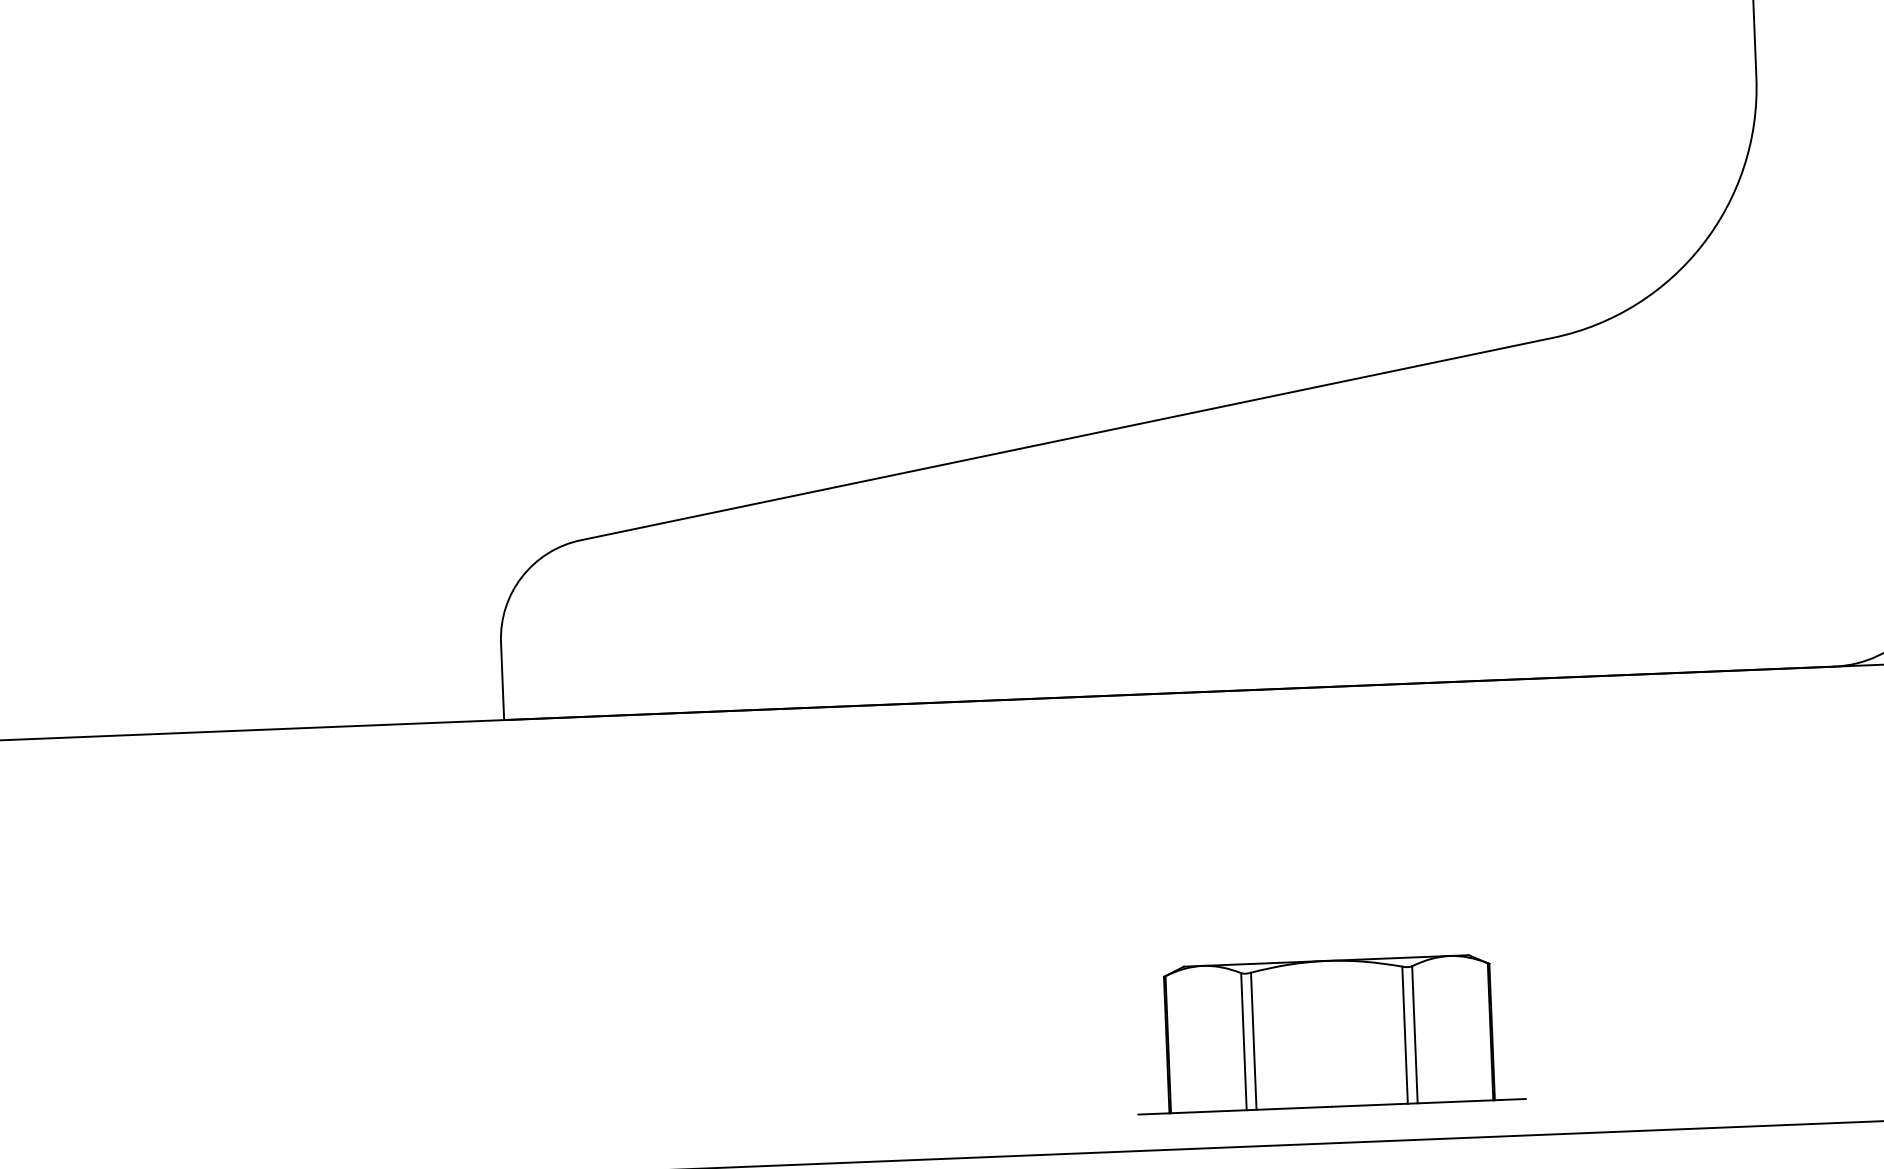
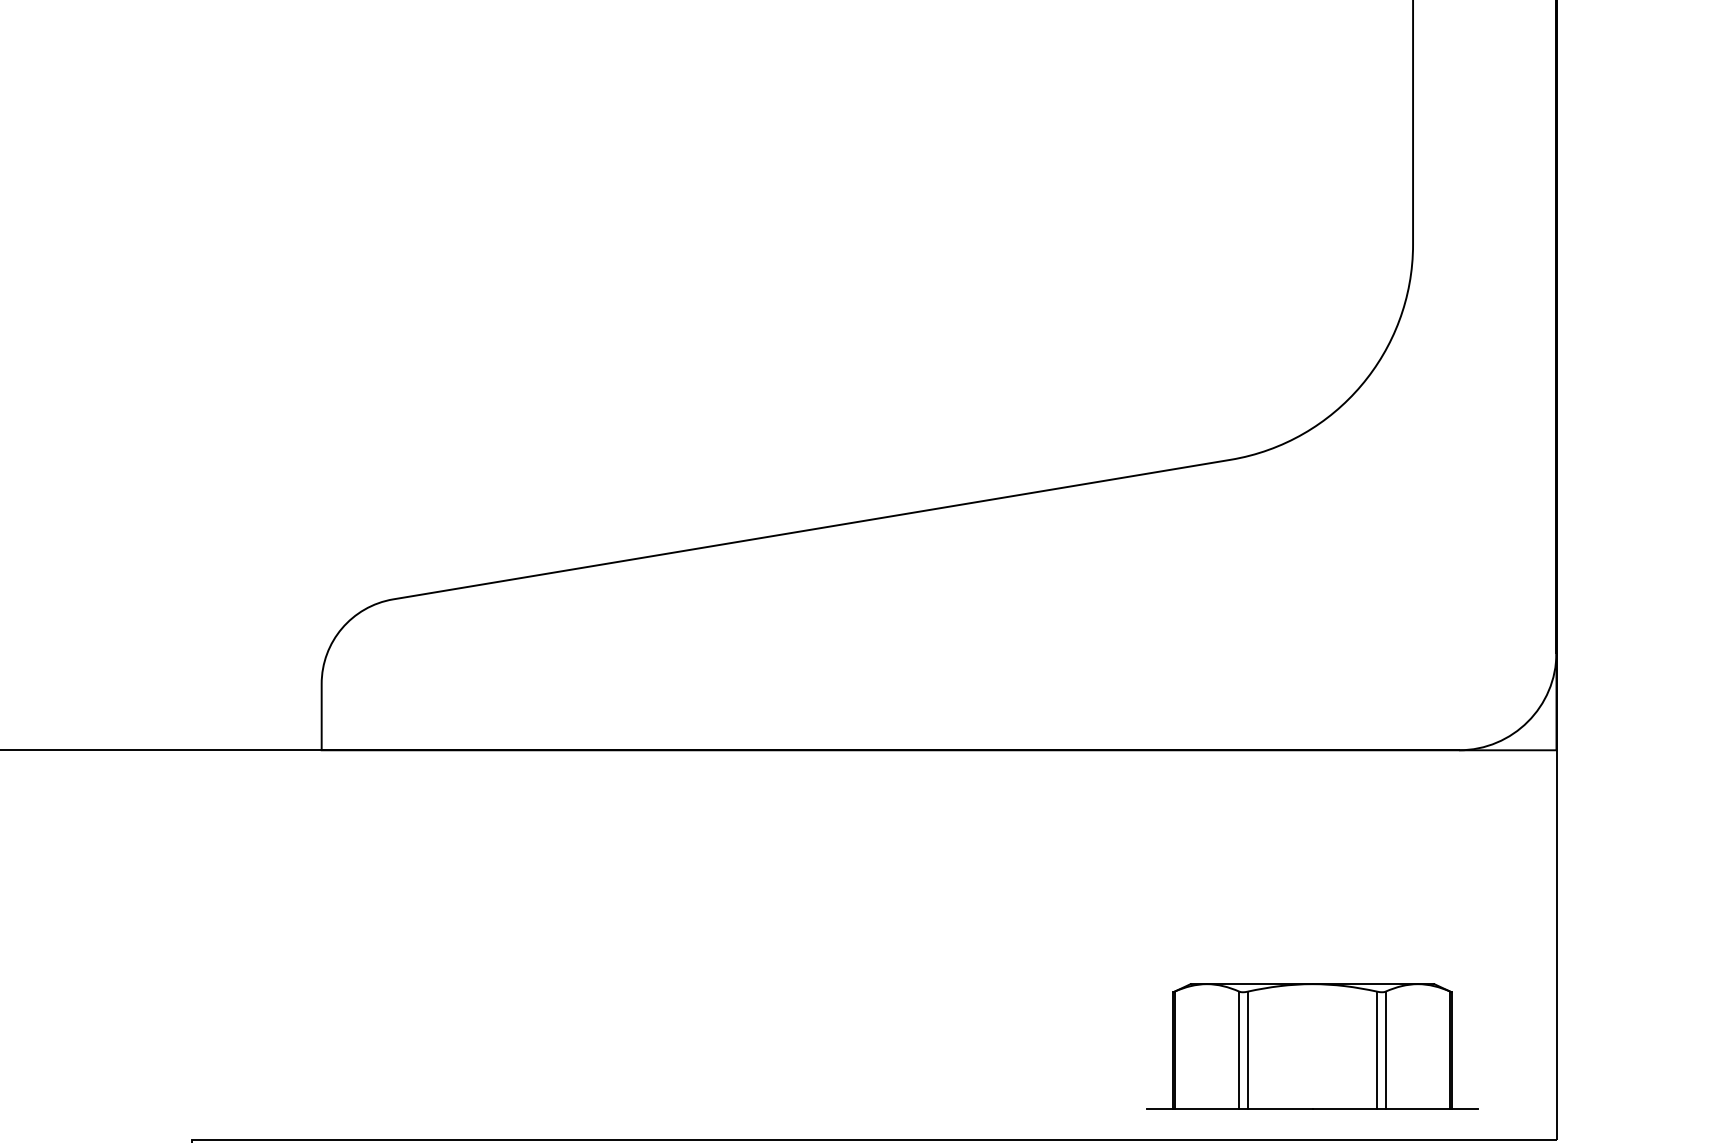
part: (1329, 1033) -> (1312, 1046), moved

